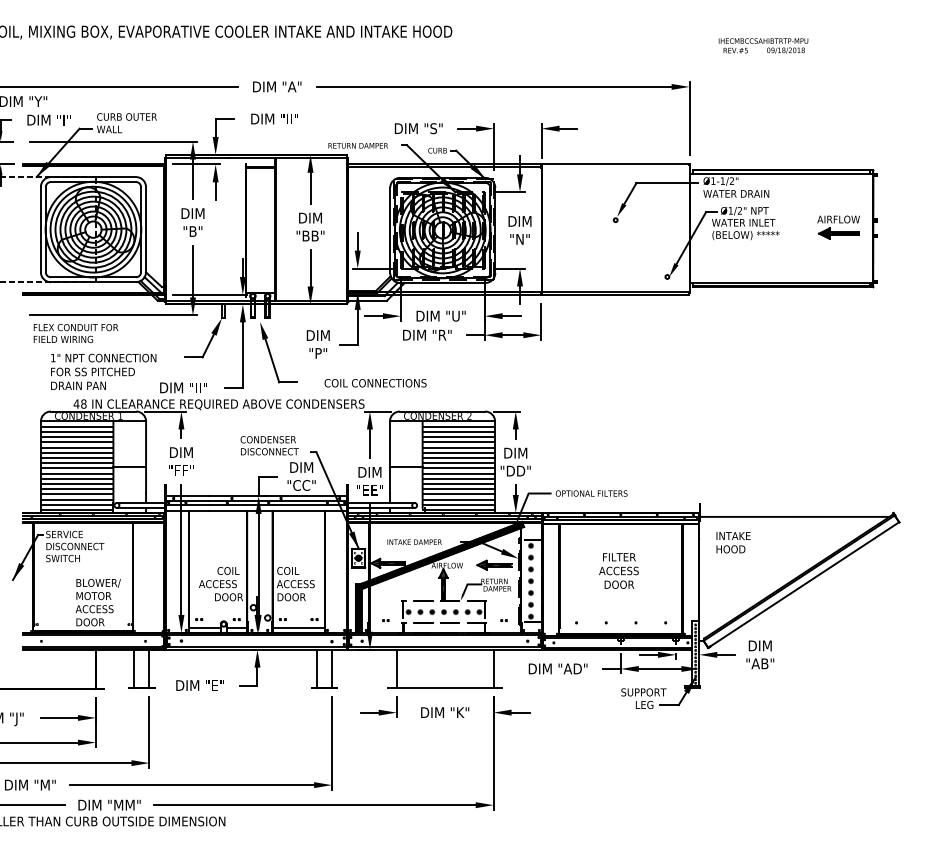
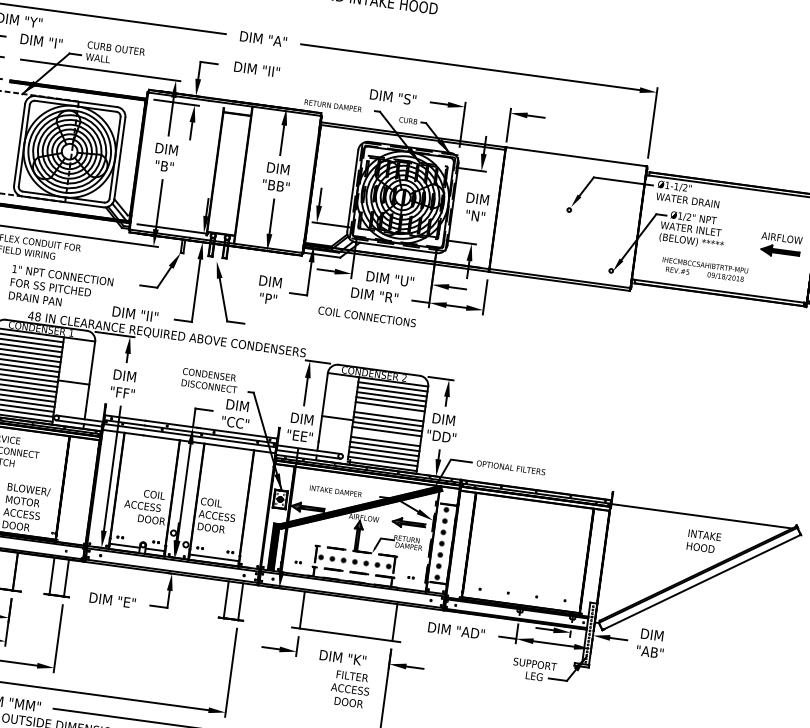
text: (763, 45) -> (704, 269), moved
text: (375, 383) -> (367, 317), moved
line: (458, 452) -> (389, 411), removed
line: (458, 478) -> (385, 436), removed
text: (733, 542) -> (704, 541), moved
text: (618, 570) -> (349, 688), moved

